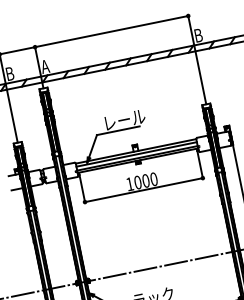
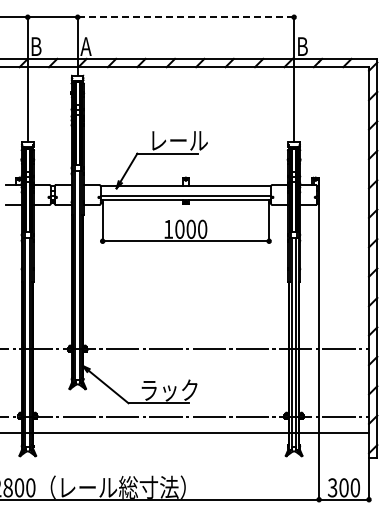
line: (112, 31) -> (186, 17), solid -> dashed
line: (136, 154) -> (185, 190), removed

